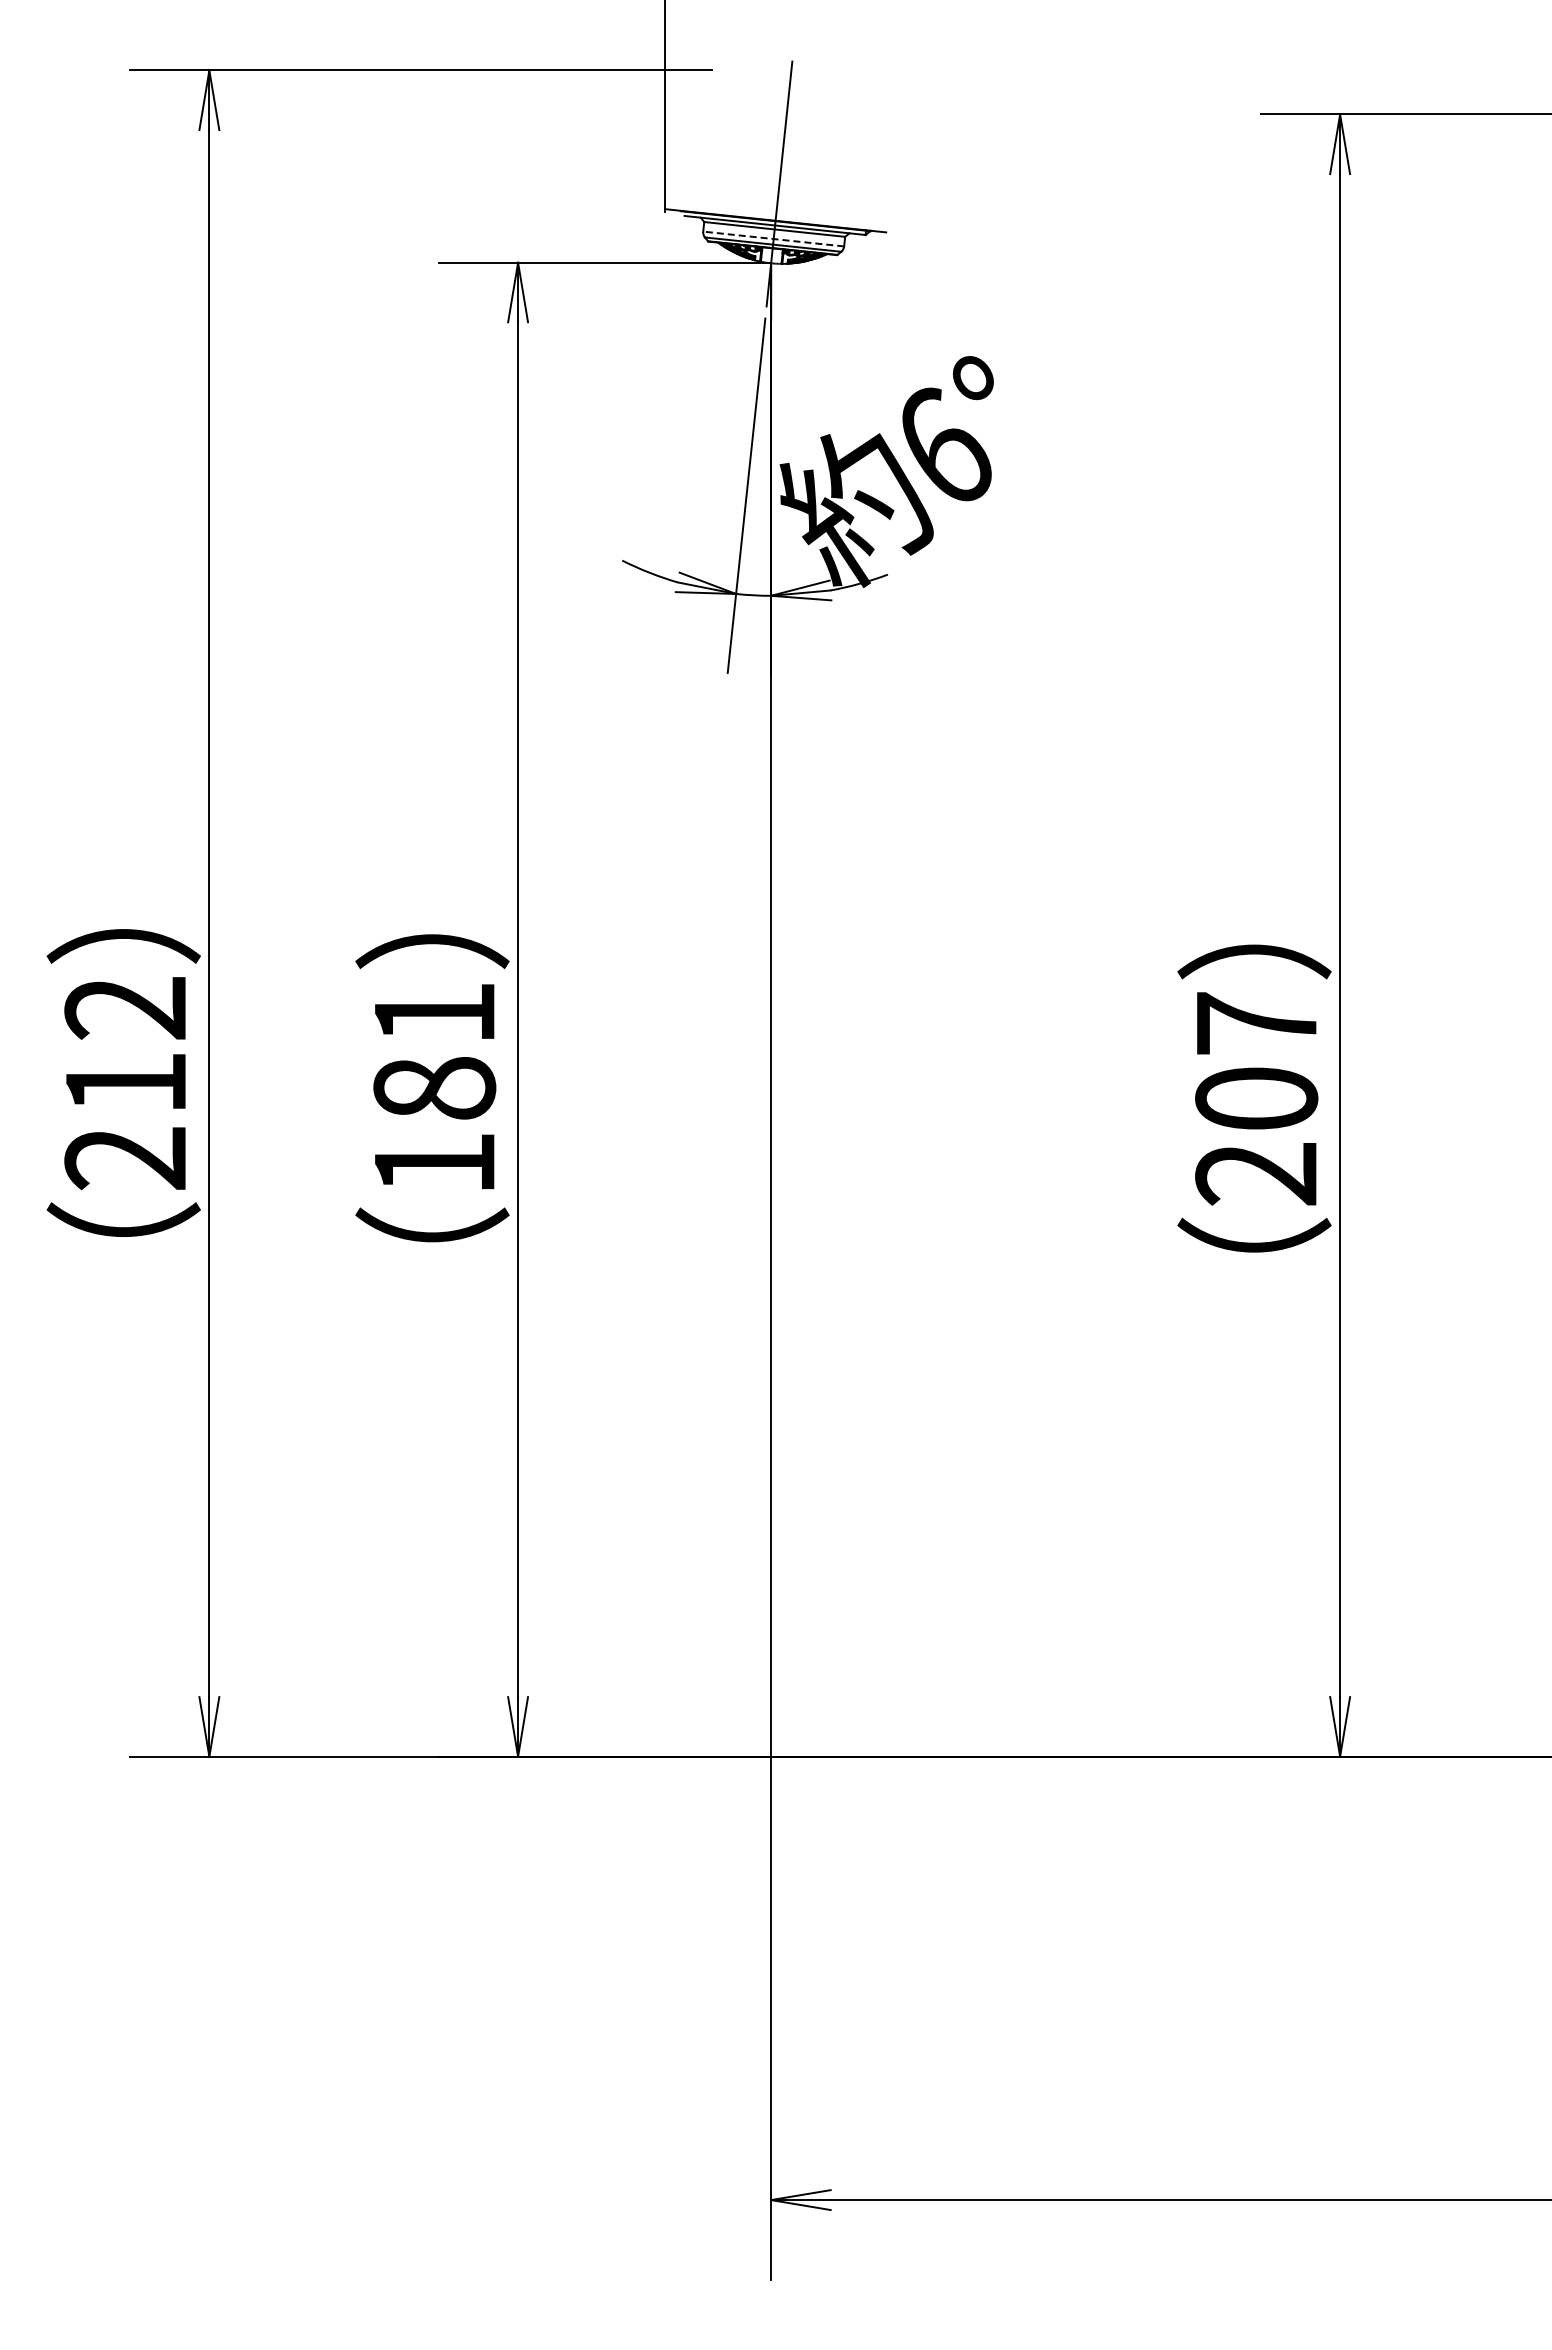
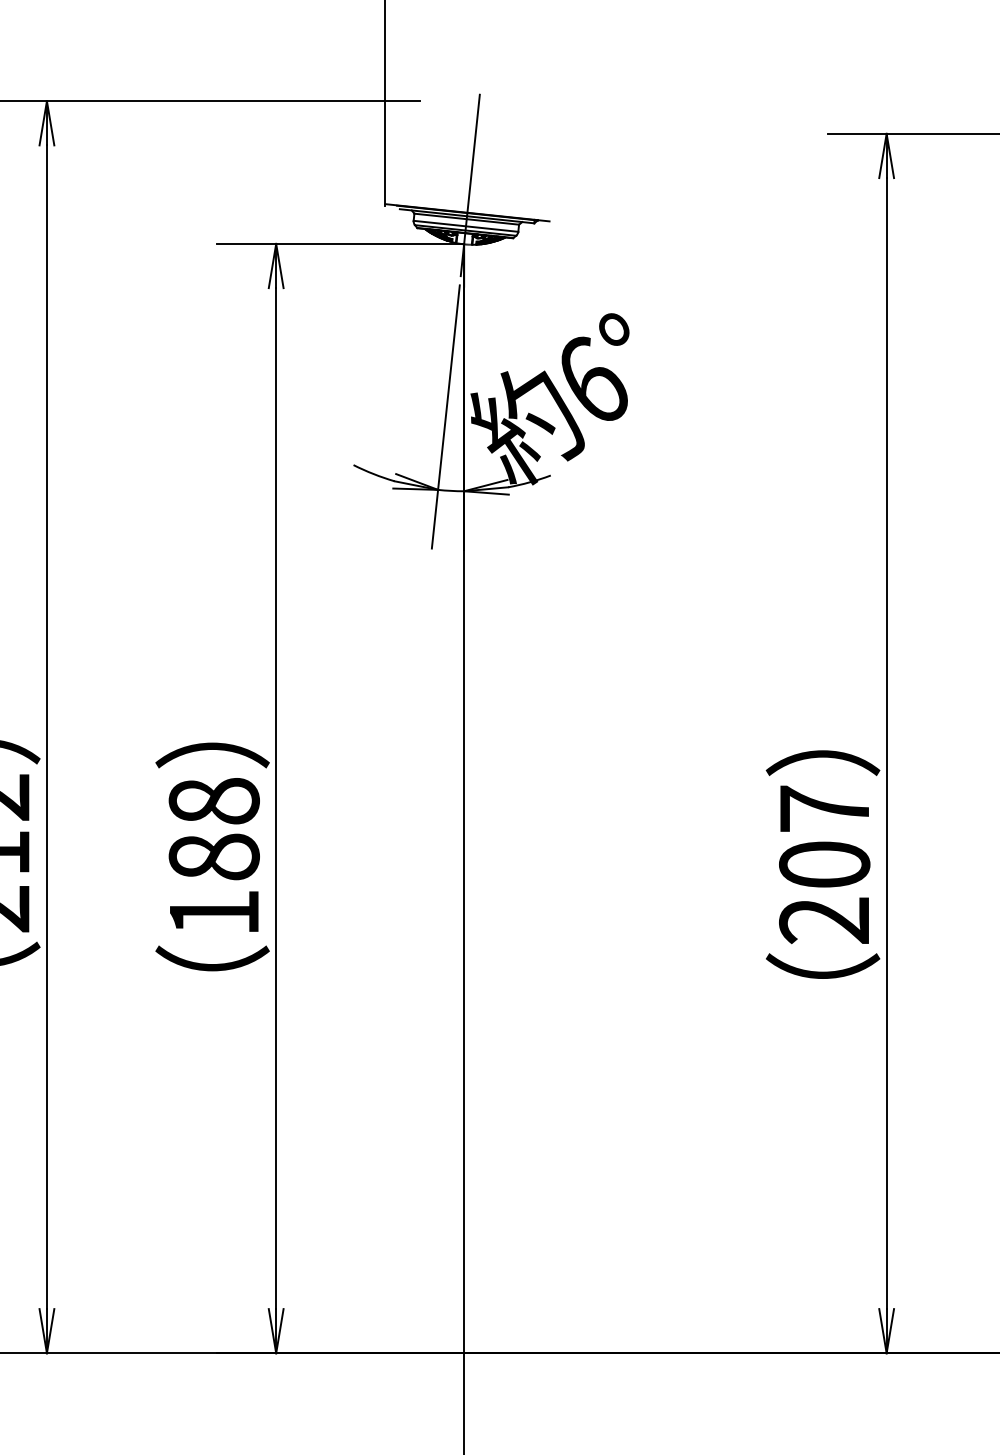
line: (773, 239) -> (465, 226), dashed -> solid
text: (434, 1012) -> (214, 800), 181 -> 188

